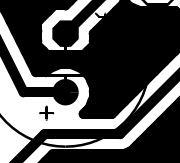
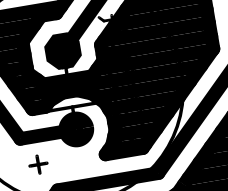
part: (46, 112) -> (38, 163), moved

